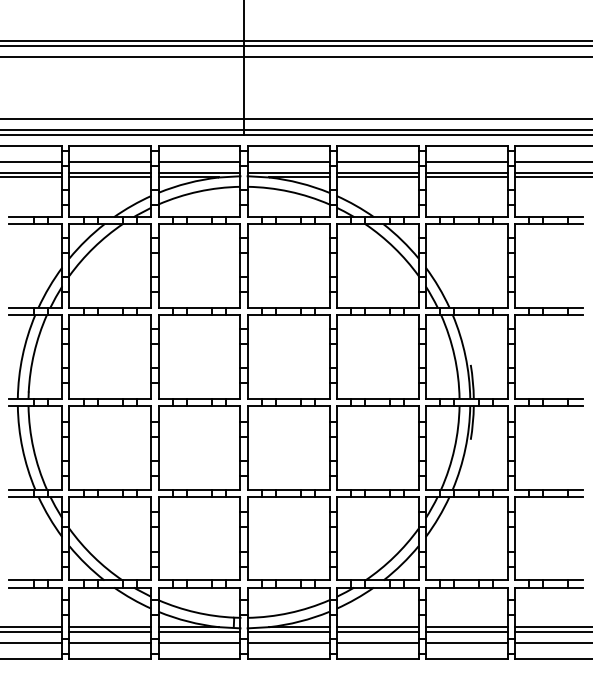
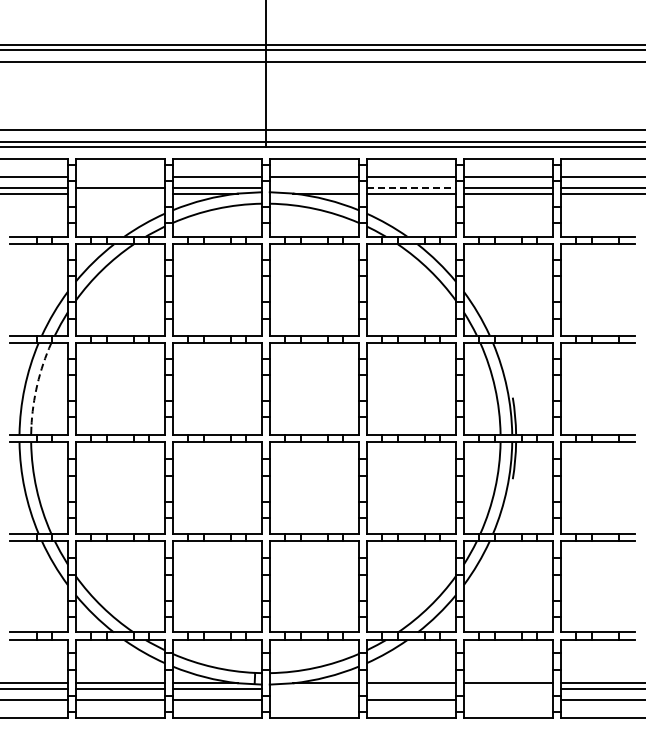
line: (109, 161) -> (119, 176), removed
line: (288, 172) -> (314, 188), removed
line: (377, 172) -> (411, 188), solid -> dashed
line: (109, 177) -> (119, 193), removed
arc: (34, 352) -> (37, 384), solid -> dashed
line: (288, 631) -> (314, 688), removed
line: (377, 631) -> (411, 688), removed
line: (466, 631) -> (508, 688), removed
line: (288, 642) -> (314, 700), removed
line: (466, 642) -> (508, 700), removed

